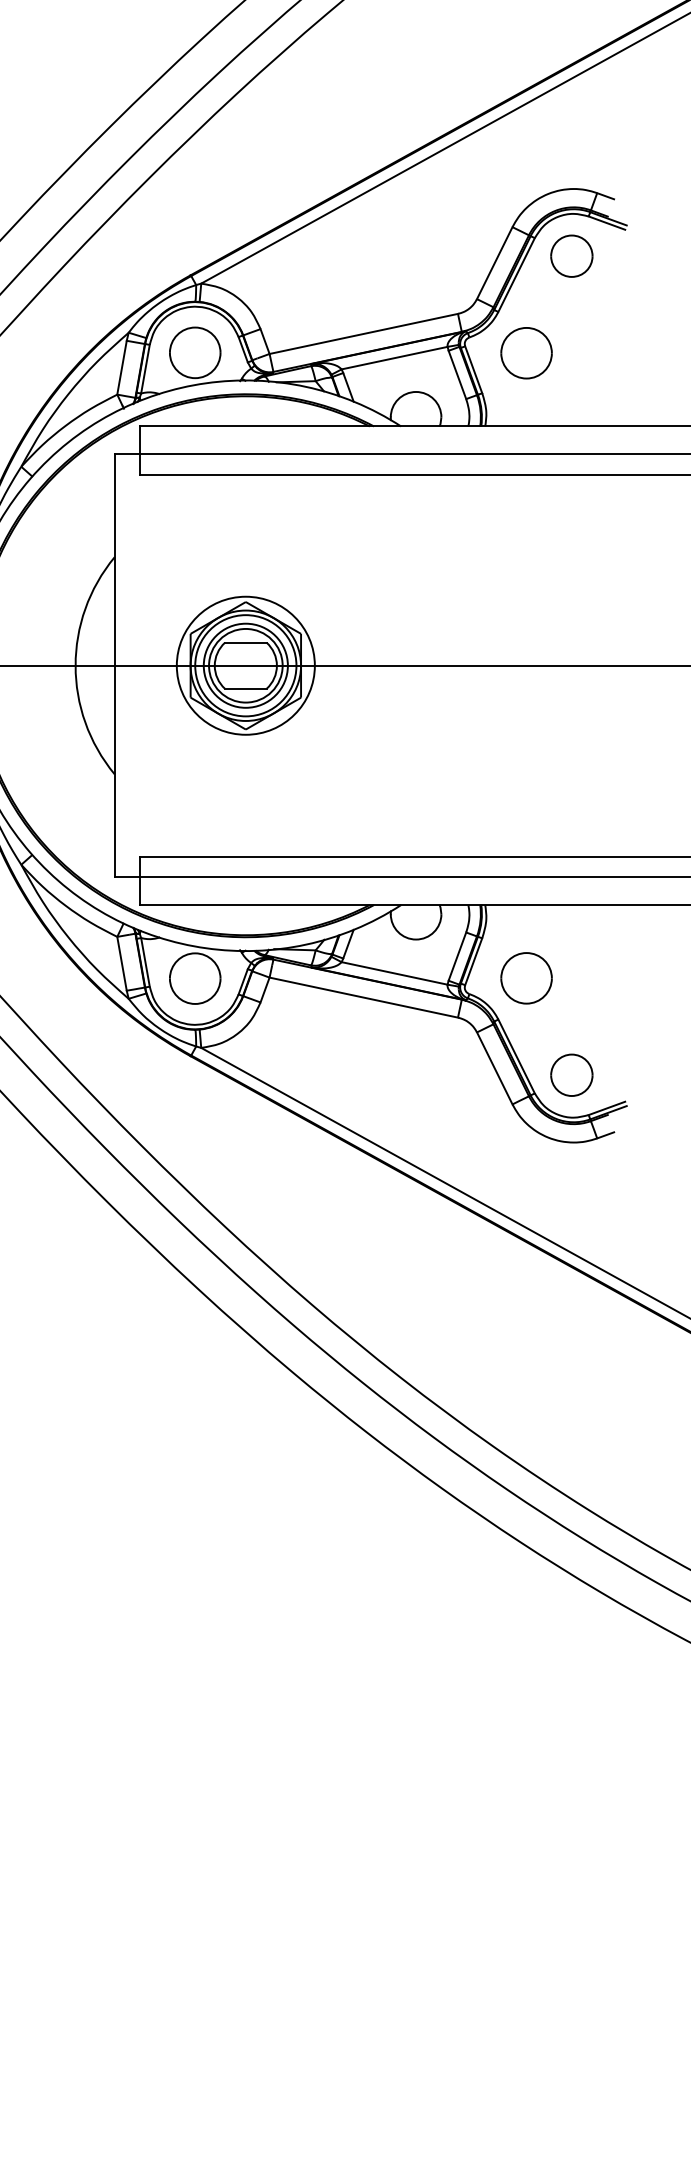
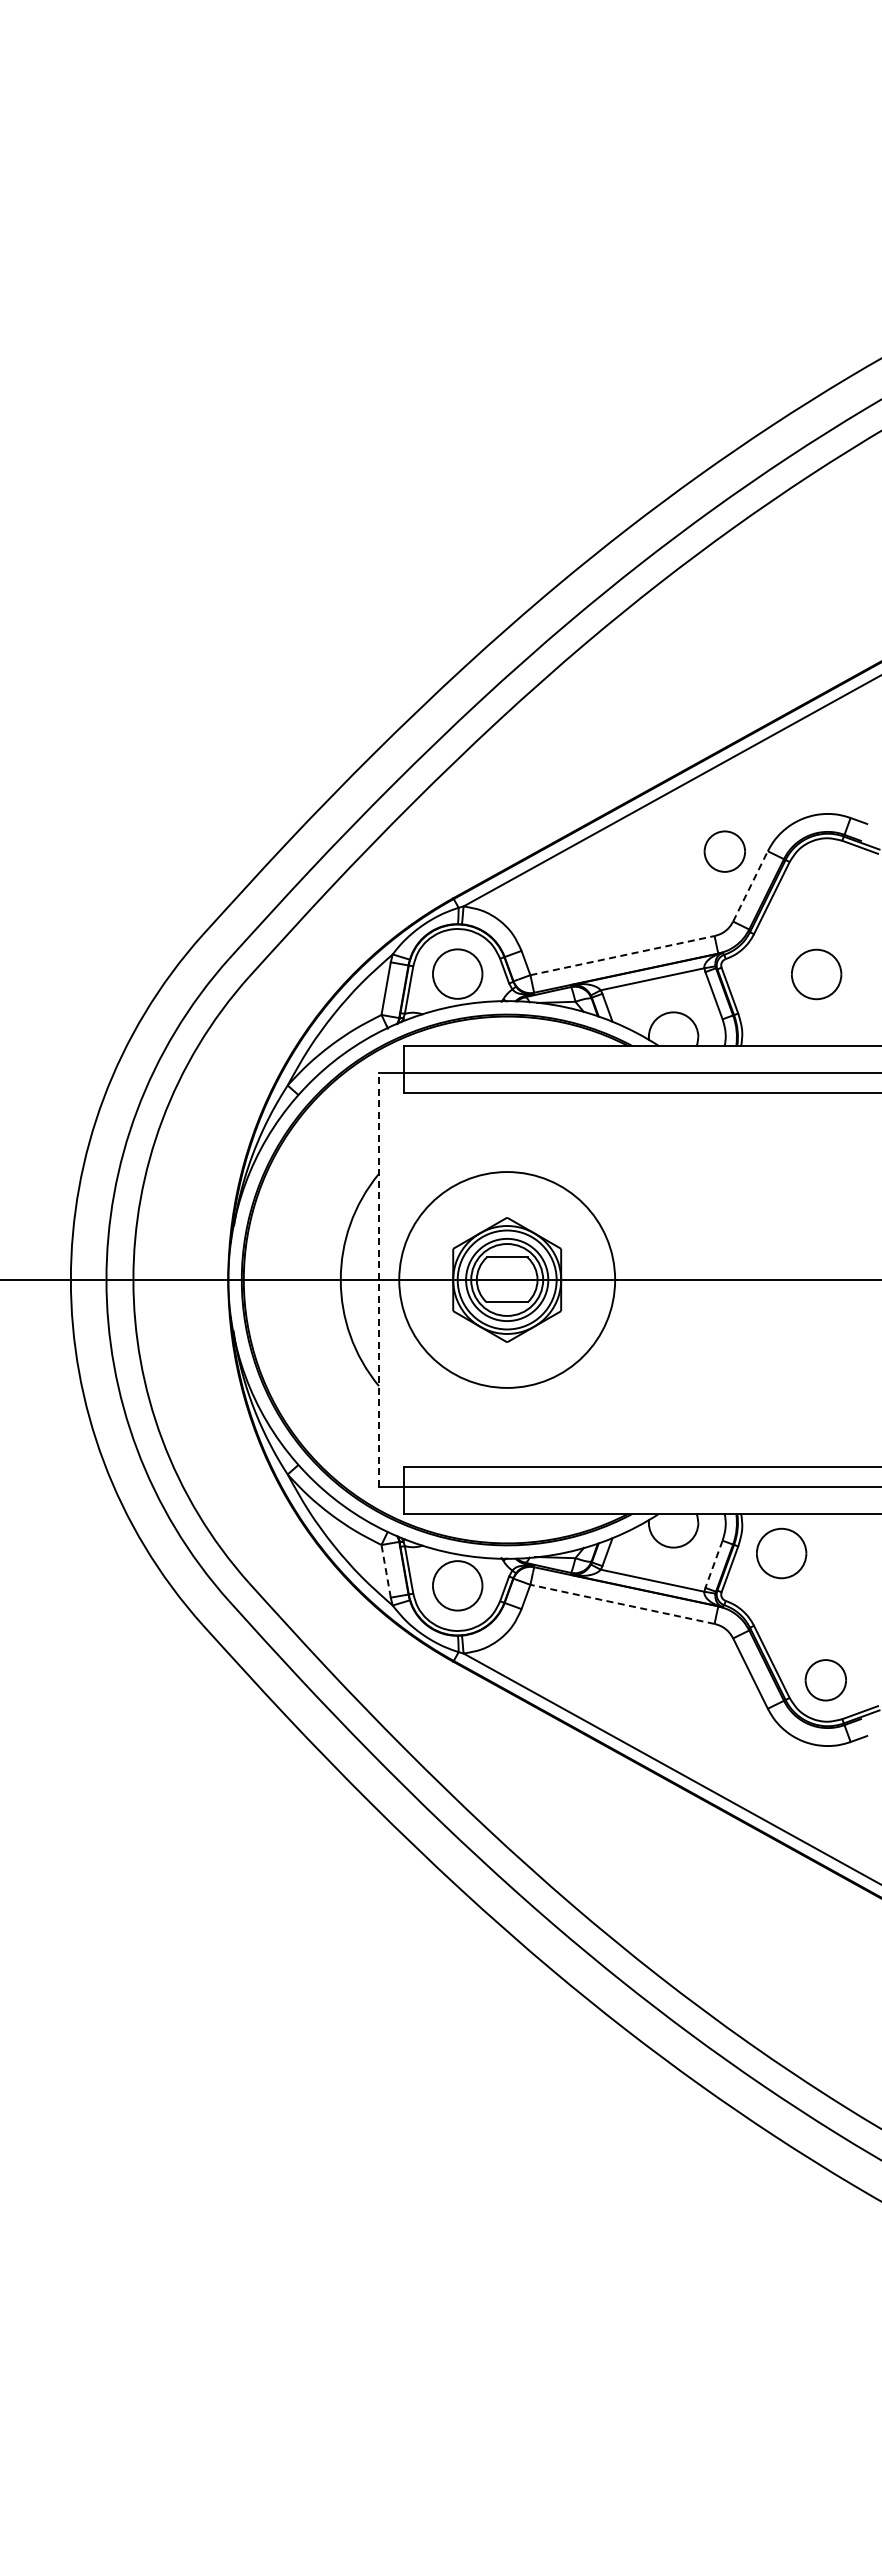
part: (571, 256) -> (724, 851), moved
line: (494, 262) -> (750, 885), solid -> dashed
line: (363, 333) -> (622, 955), solid -> dashed
part: (526, 353) -> (816, 974), moved
line: (115, 665) -> (379, 1279), solid -> dashed
circle: (245, 665) -> (506, 1279), size x1.6
line: (456, 956) -> (713, 1564), solid -> dashed
line: (122, 963) -> (386, 1571), solid -> dashed
part: (526, 978) -> (781, 1553), moved
line: (363, 997) -> (622, 1604), solid -> dashed

